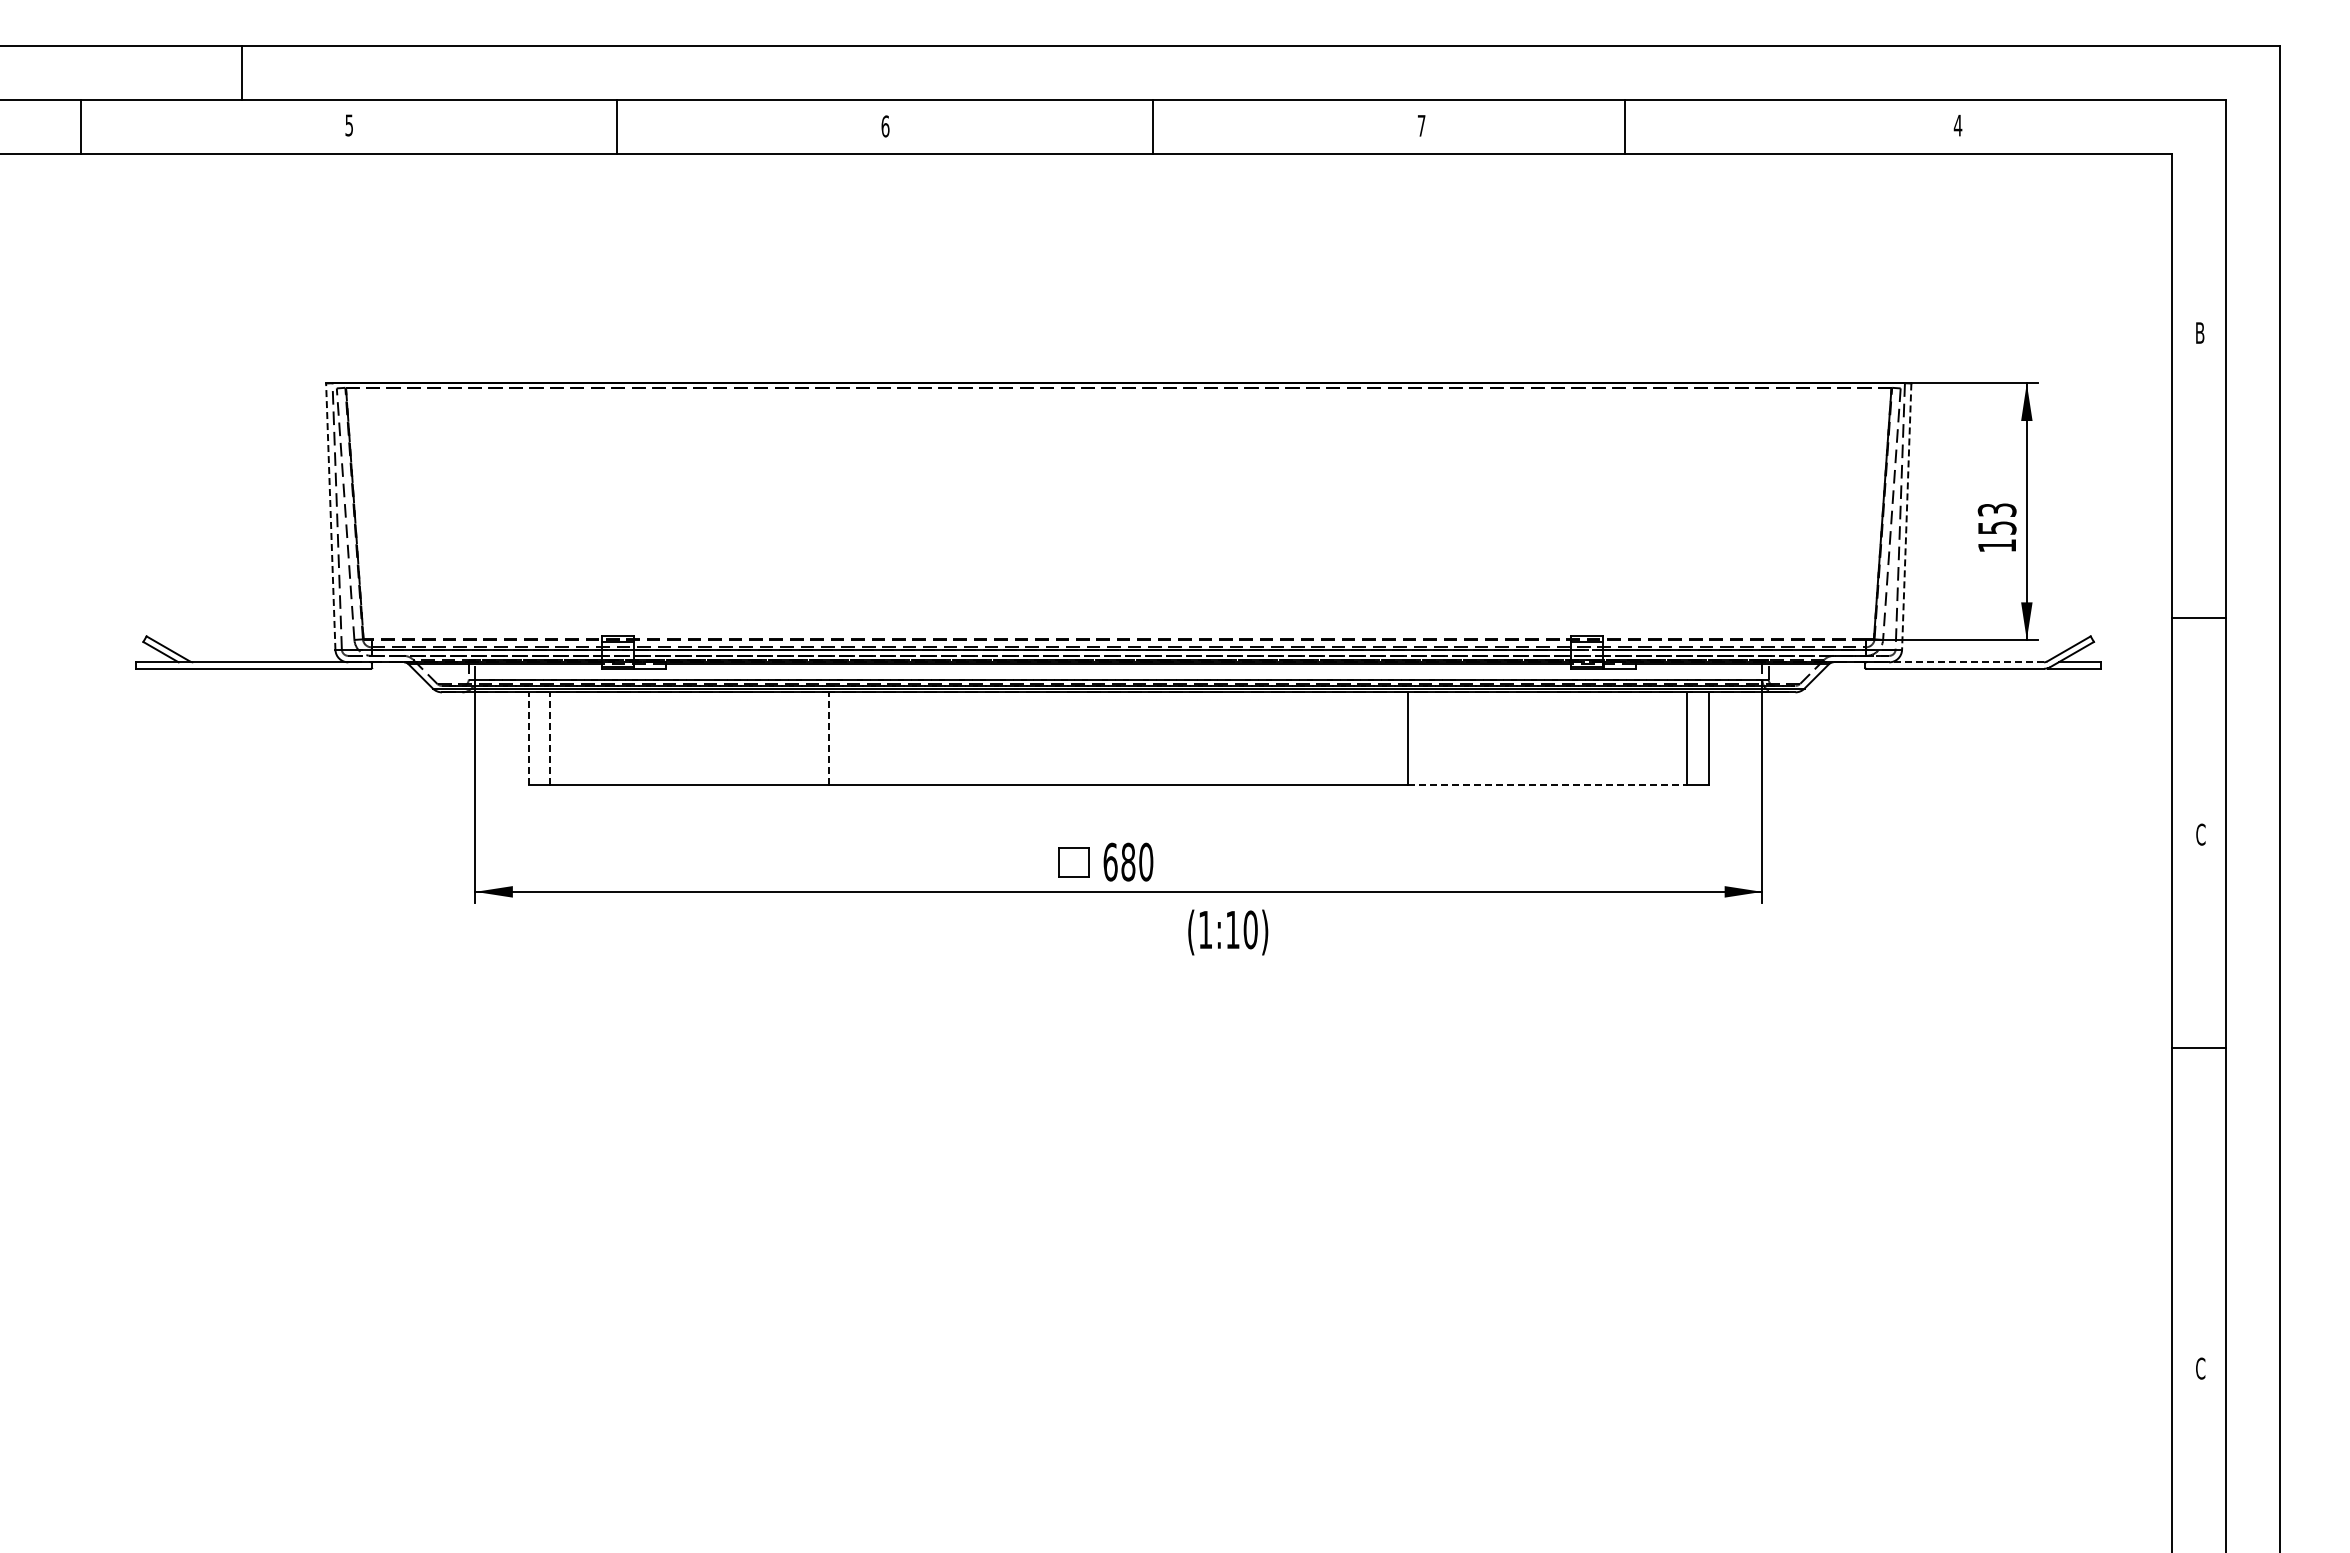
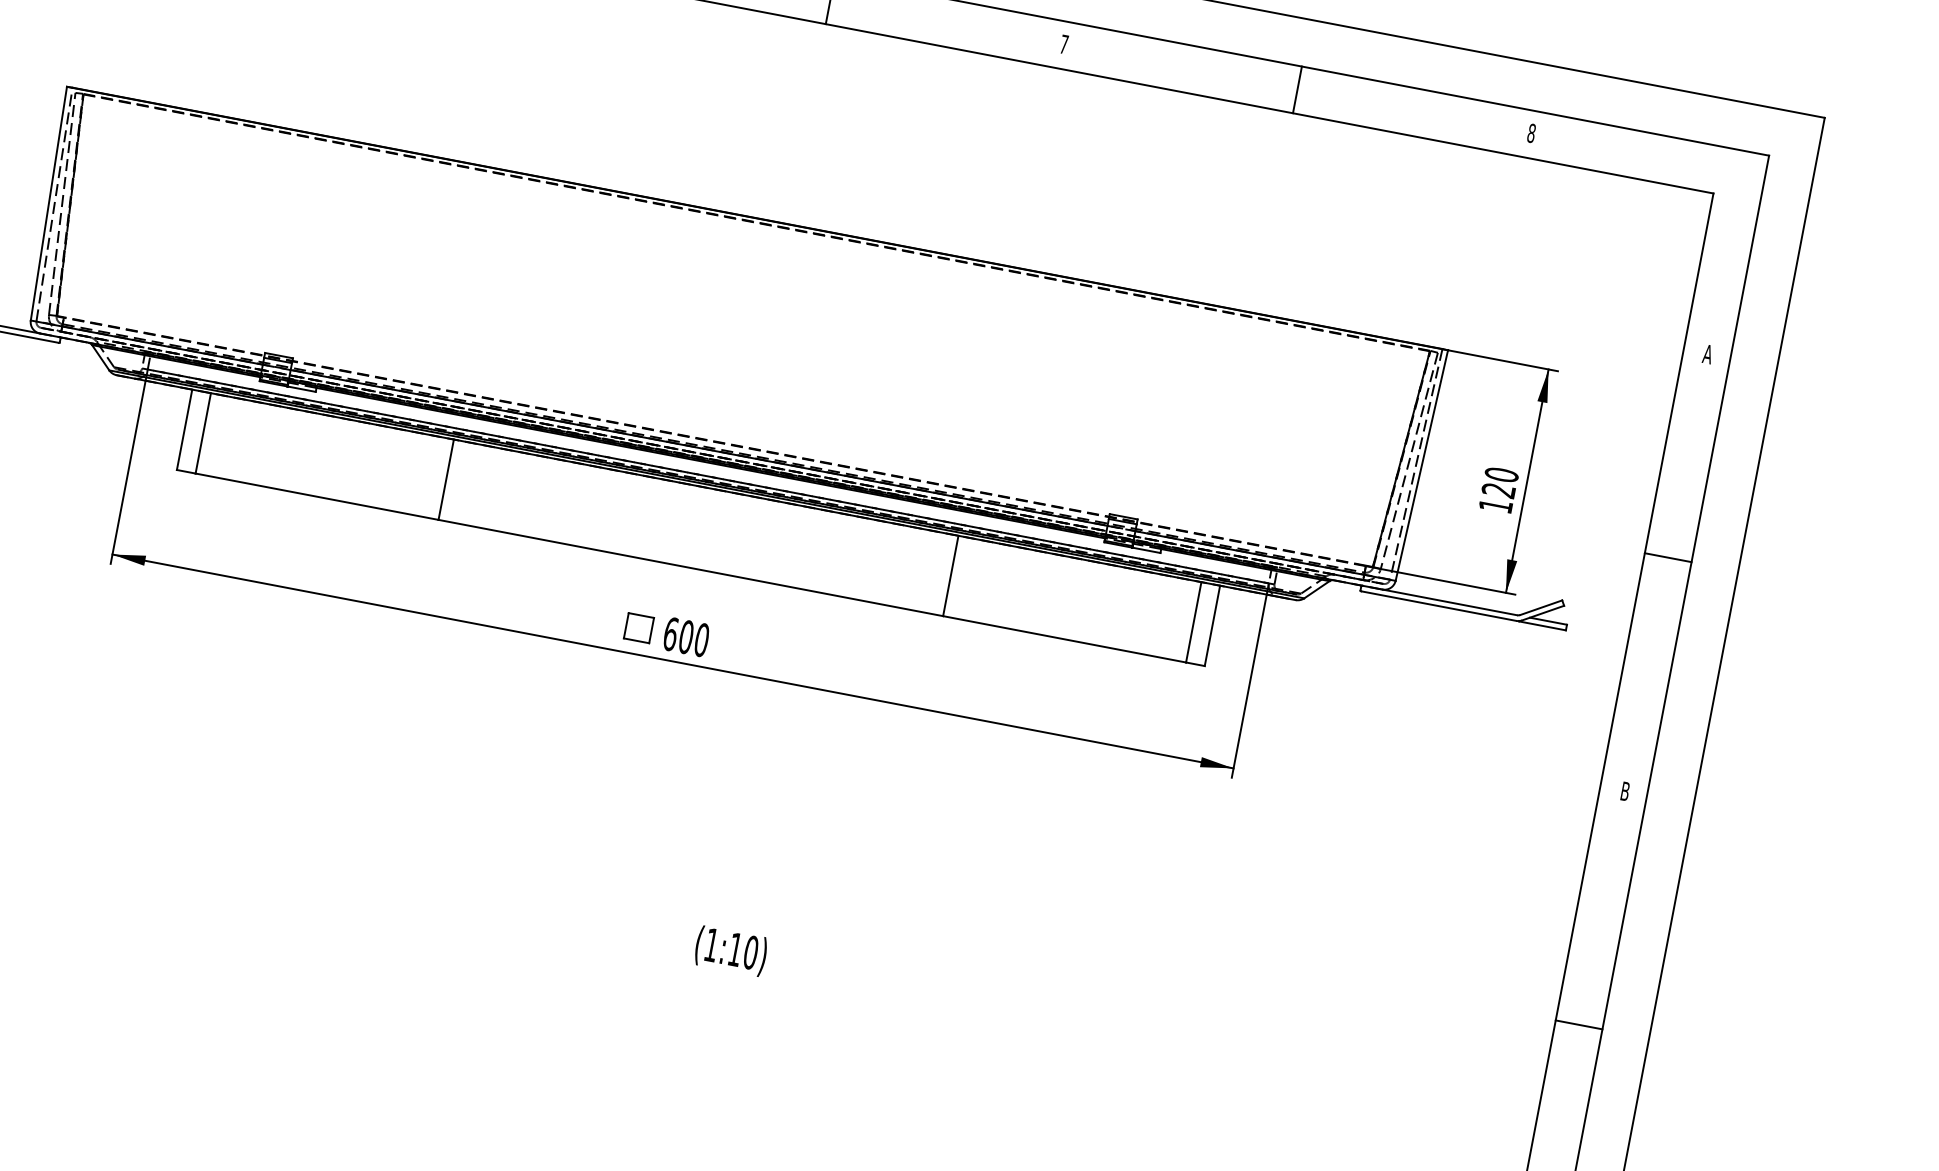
text: (1957, 125) -> (1531, 133), 4 -> 8
line: (1624, 126) -> (1297, 89), moved
text: (2199, 332) -> (1707, 353), B -> A
line: (330, 516) -> (48, 203), dashed -> solid
line: (1906, 517) -> (1421, 466), dashed -> solid
text: (1996, 518) -> (1499, 482), 153 -> 120
line: (2198, 617) -> (1667, 557), moved
line: (1966, 662) -> (1449, 602), dashed -> solid
line: (528, 738) -> (184, 429), dashed -> solid
line: (550, 738) -> (203, 433), dashed -> solid
line: (829, 738) -> (446, 479), dashed -> solid
line: (1548, 784) -> (1065, 639), dashed -> solid
text: (2200, 834) -> (1624, 791), C -> B
text: (1128, 862) -> (686, 637), 680 -> 600
text: (1228, 932) -> (731, 951), moved
line: (2198, 1047) -> (1578, 1024), moved

